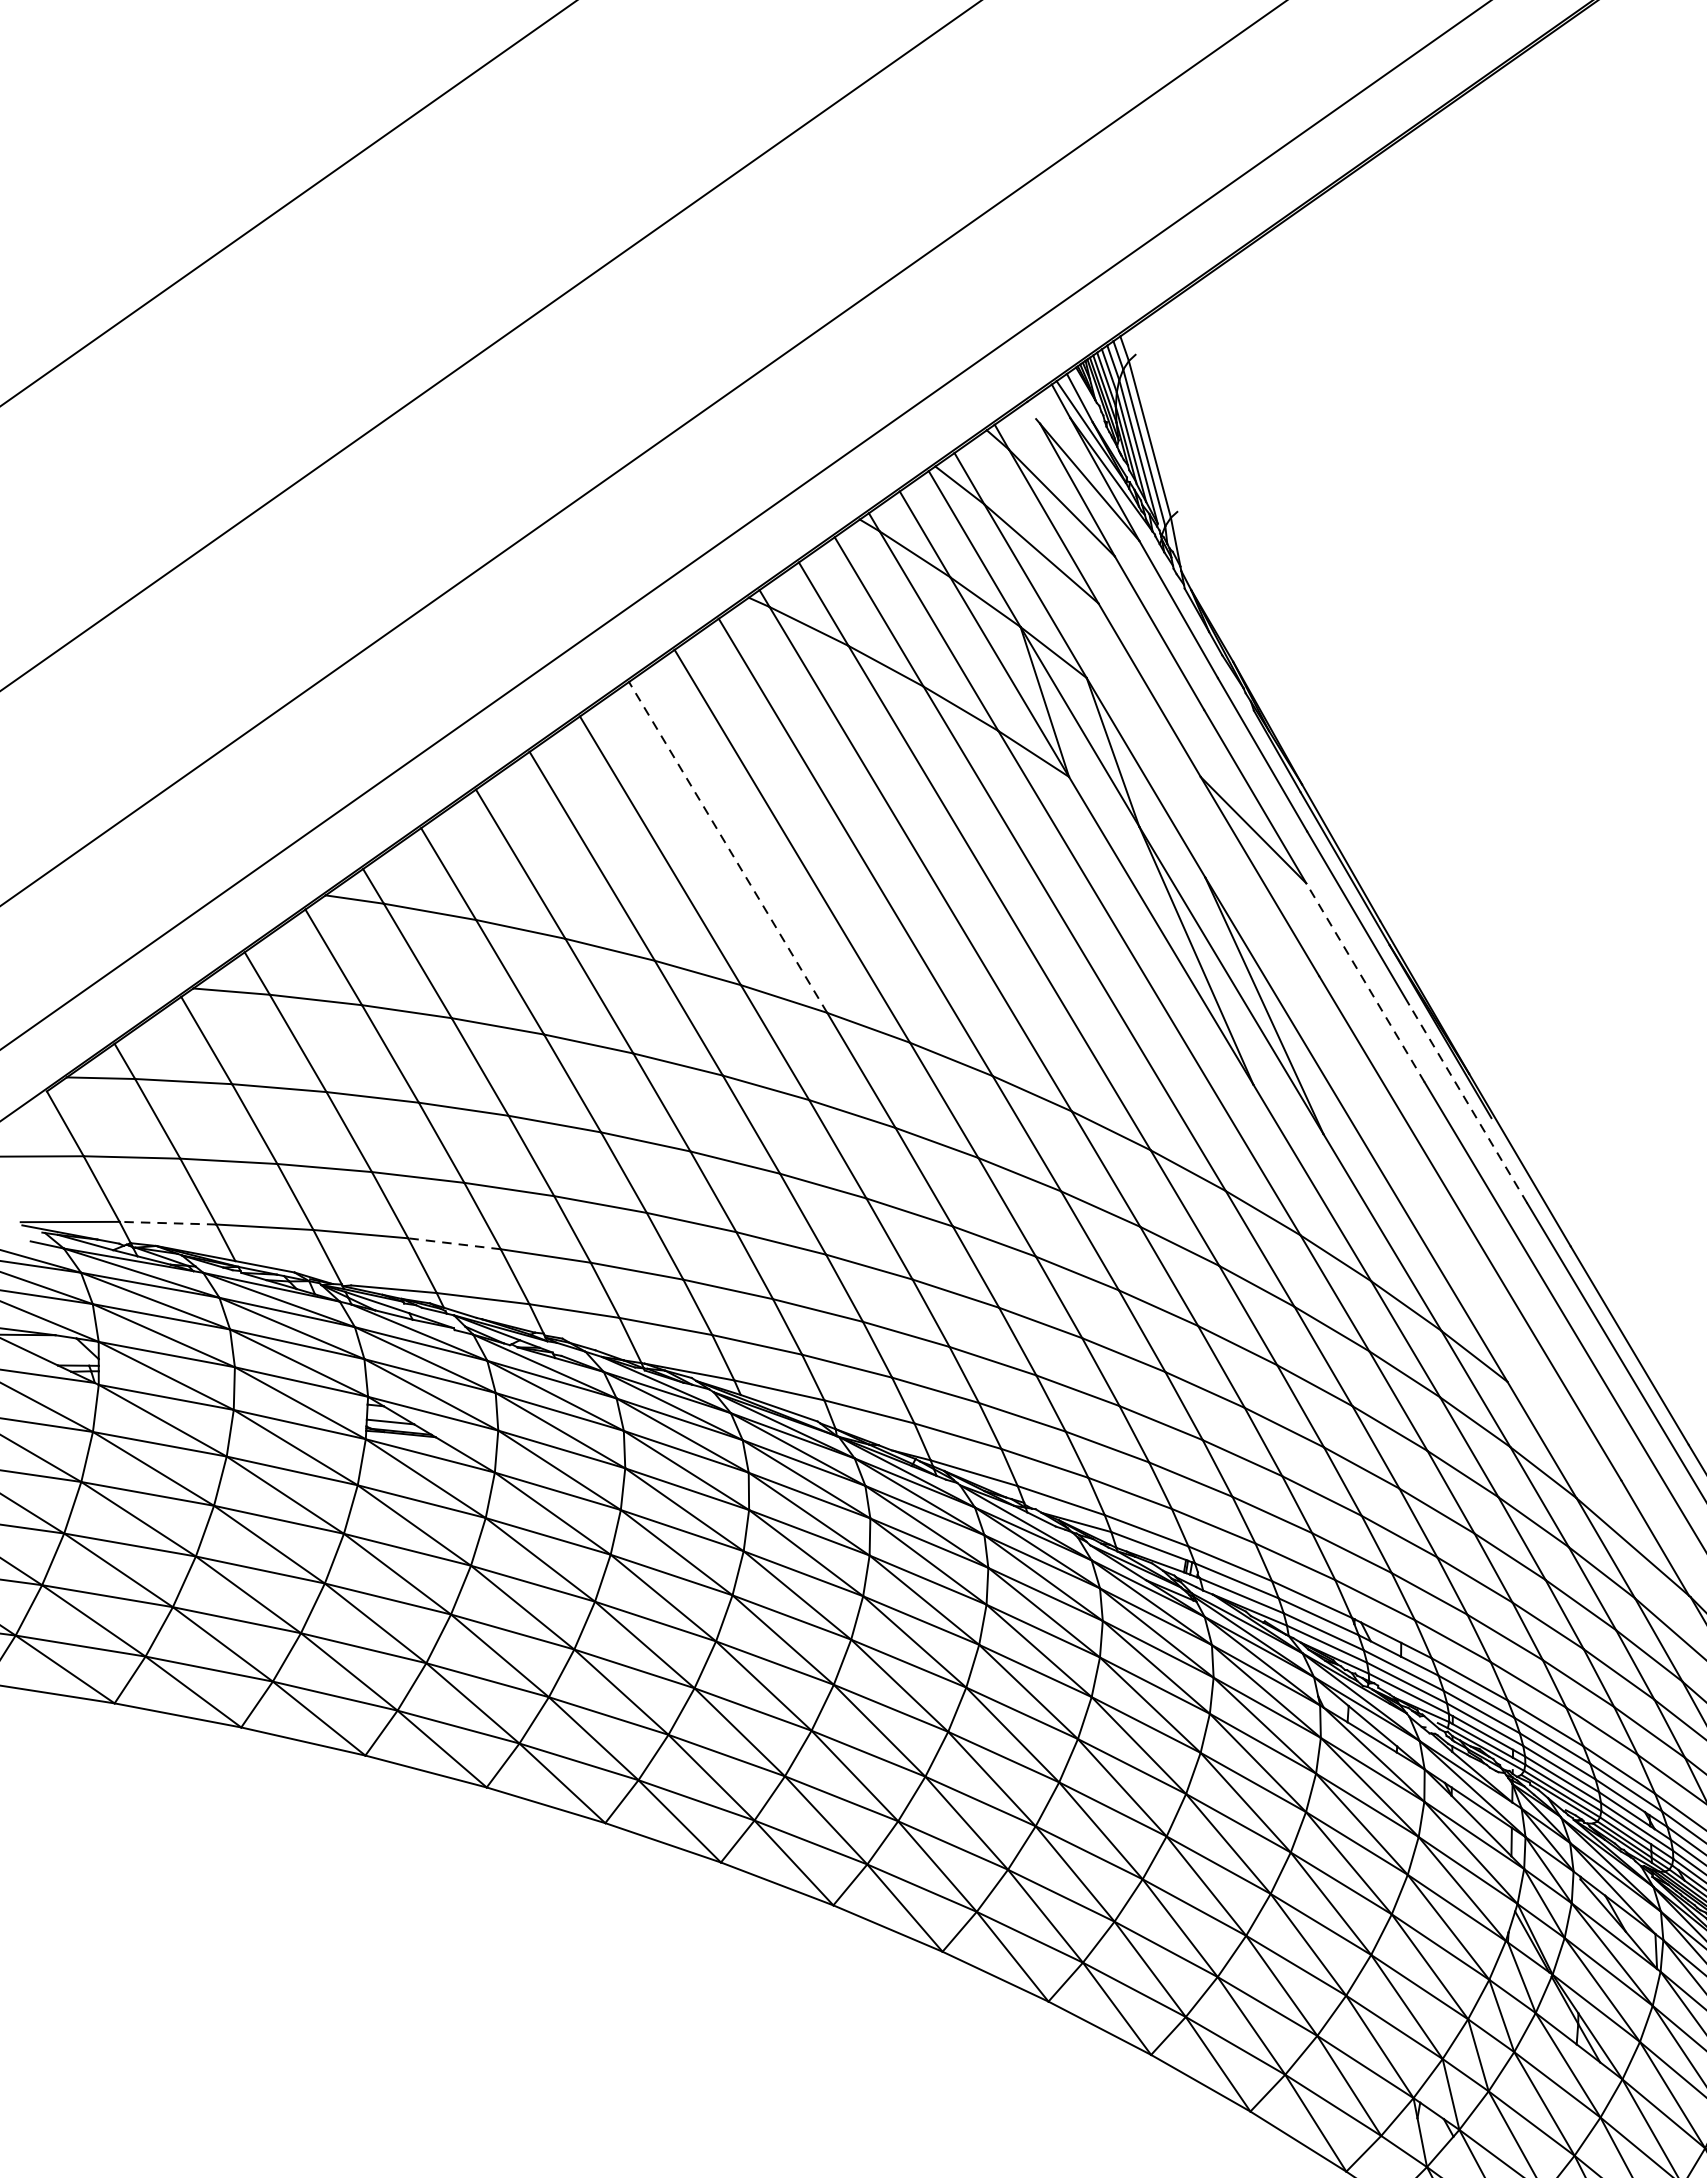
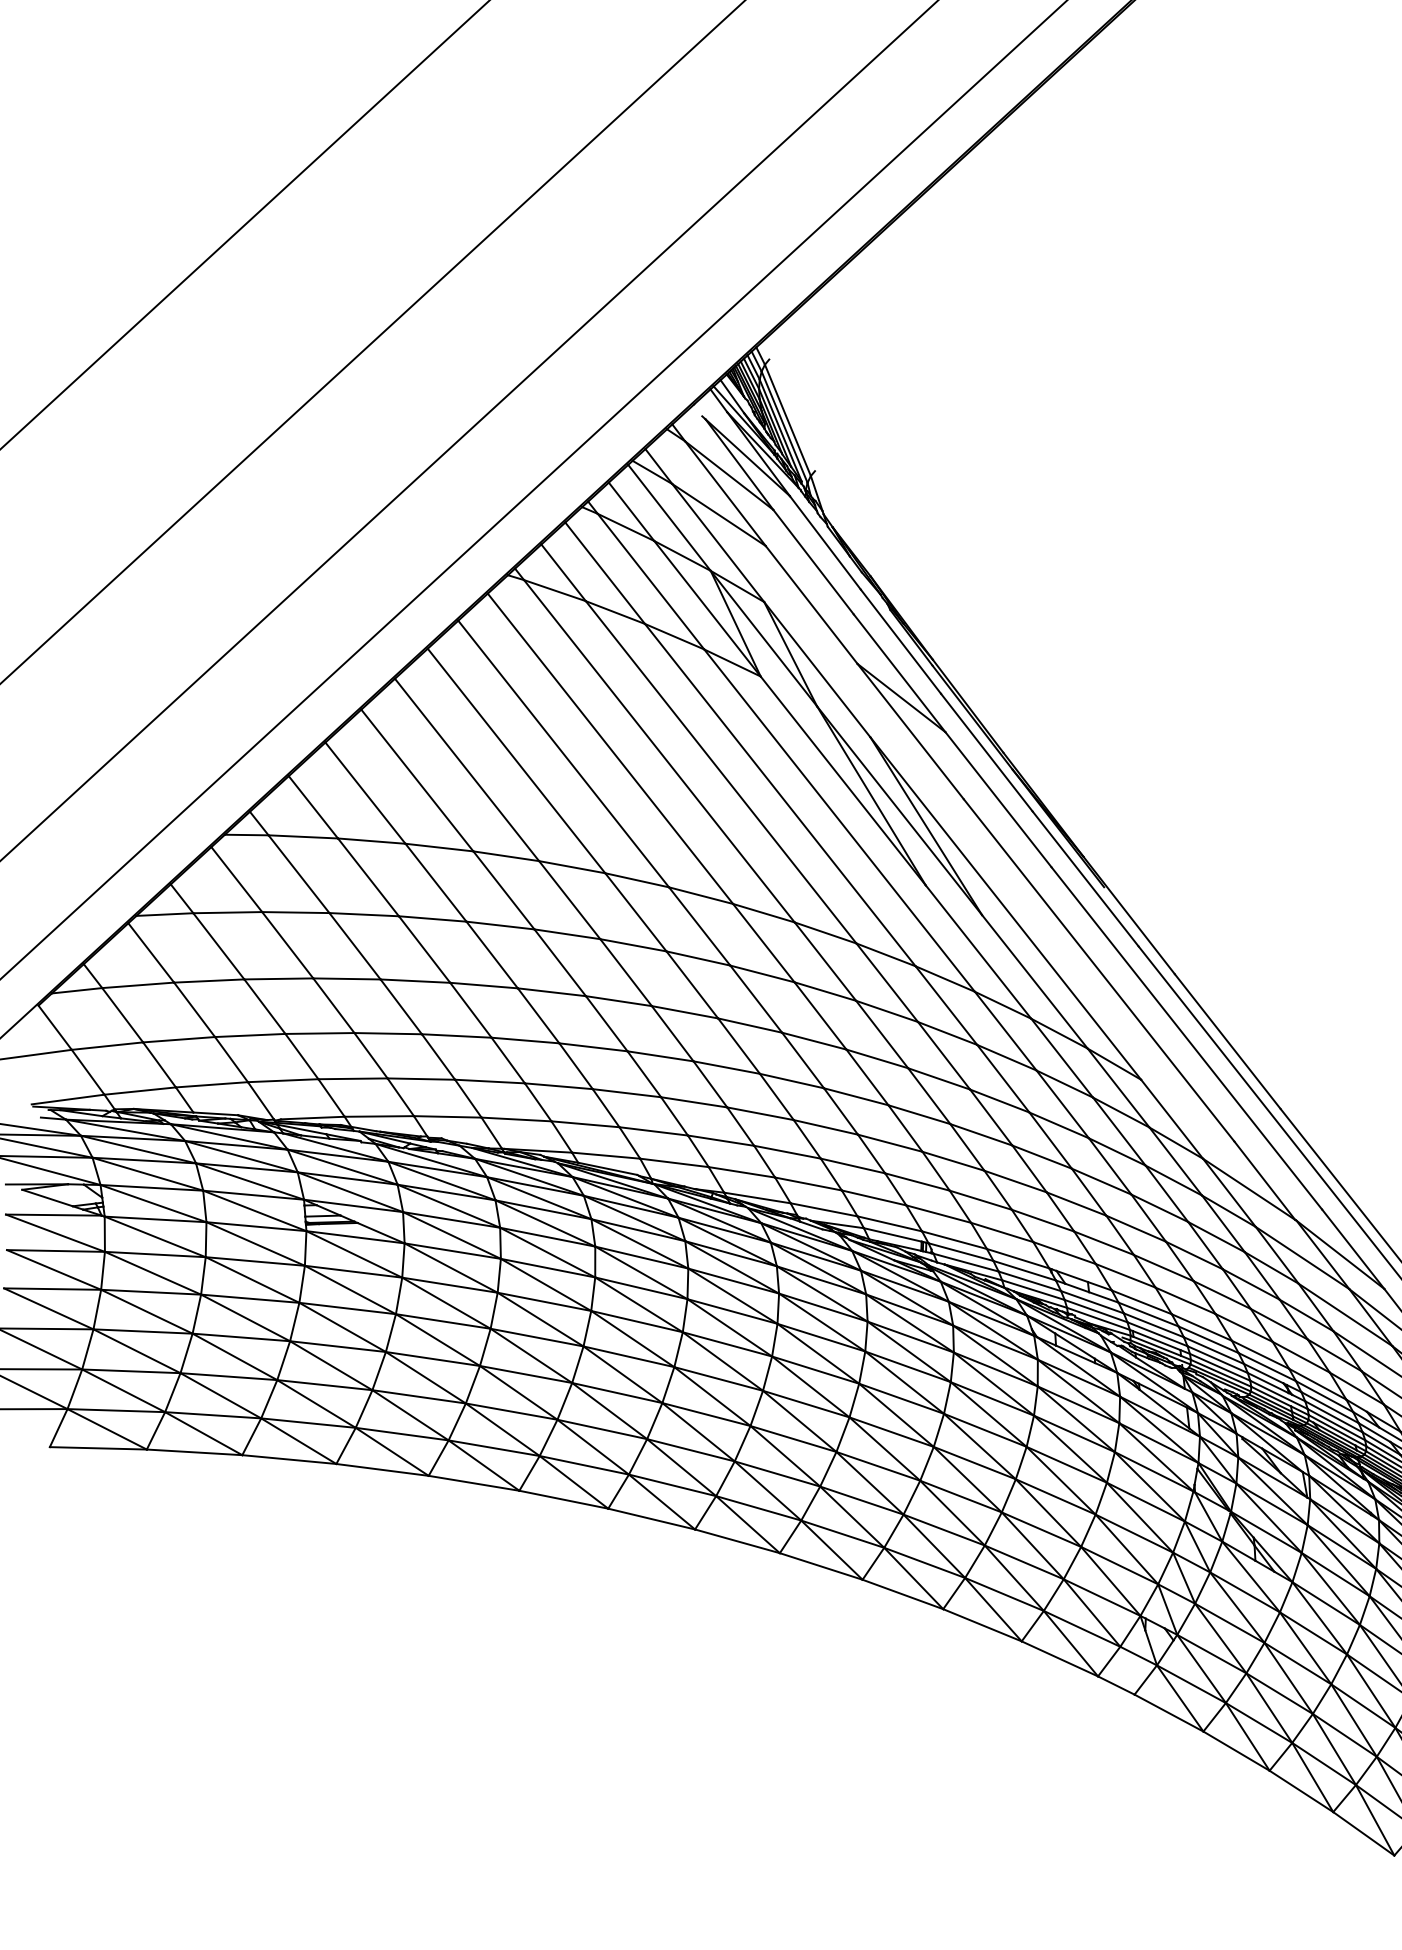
line: (728, 846) -> (516, 760), dashed -> solid
line: (1365, 982) -> (998, 799), dashed -> solid
line: (1468, 1103) -> (1085, 878), dashed -> solid
line: (168, 1223) -> (140, 1091), dashed -> solid
line: (455, 1243) -> (353, 1078), dashed -> solid

